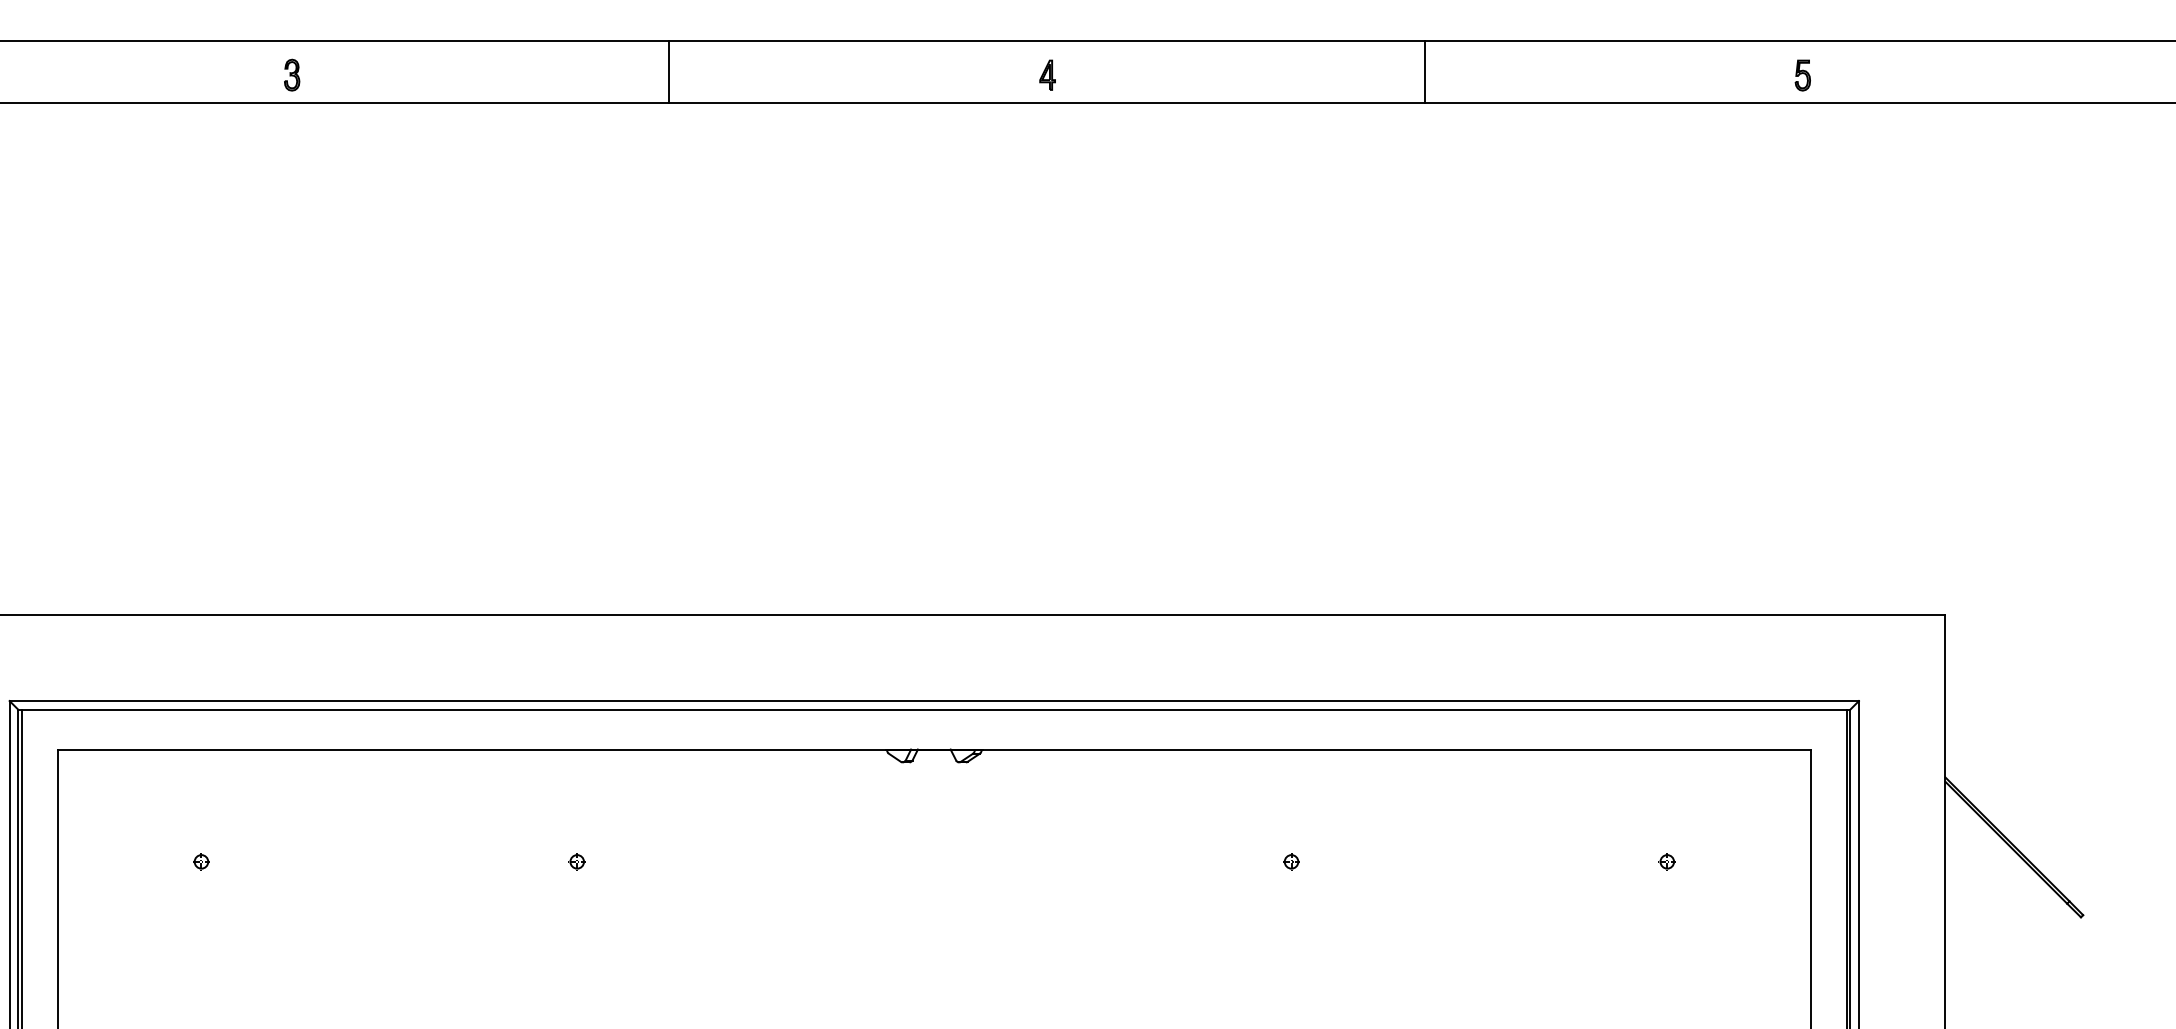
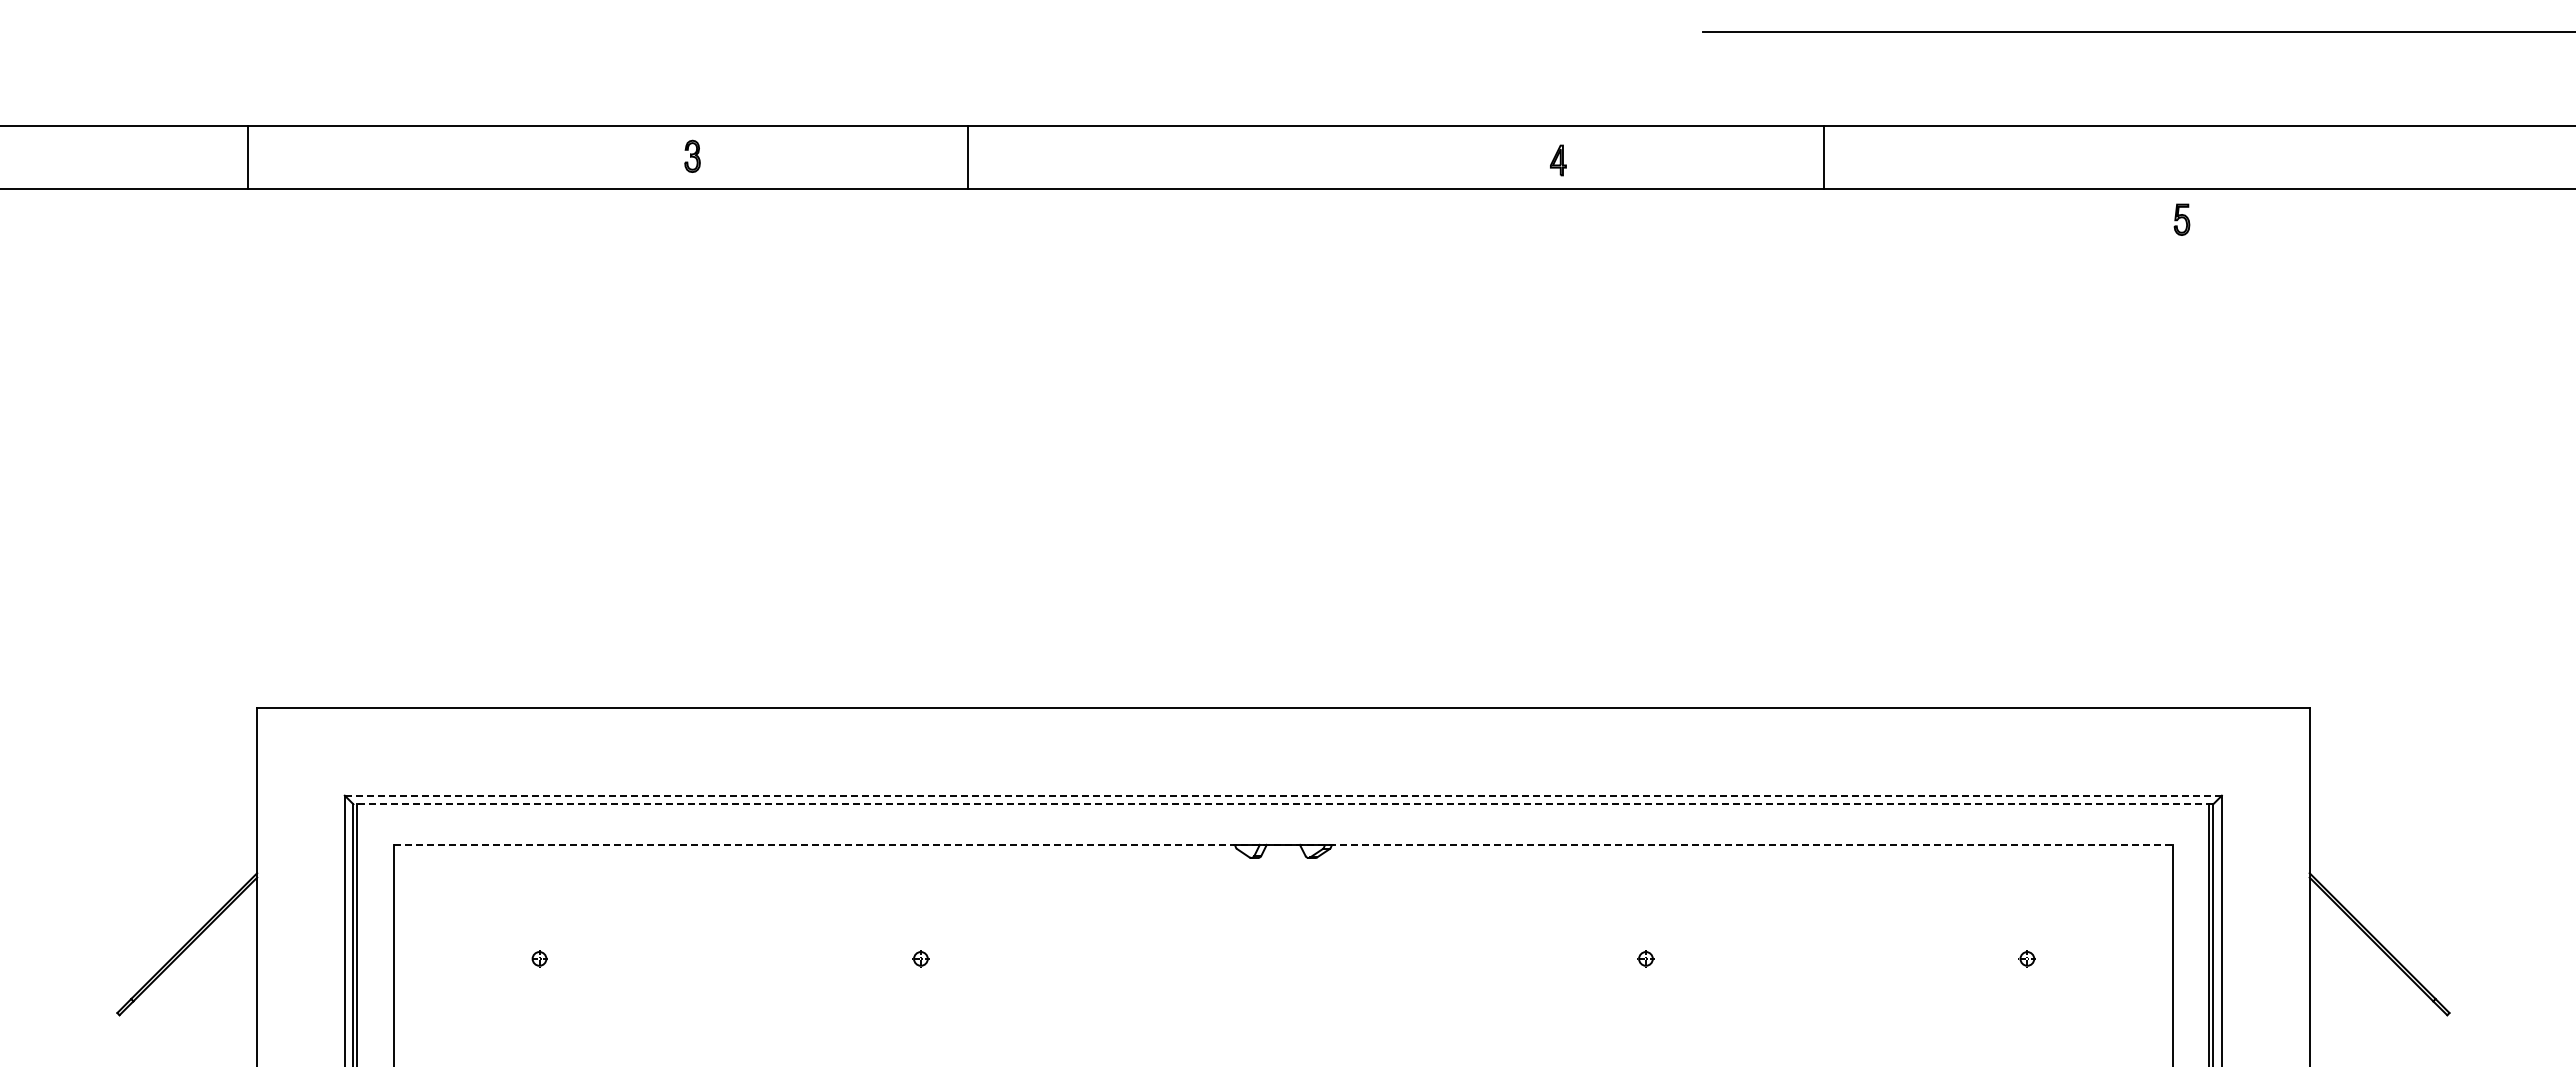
line: (669, 72) -> (967, 157), moved
line: (1425, 72) -> (1824, 157), moved
part: (292, 74) -> (692, 155), moved
part: (1047, 75) -> (1558, 160), moved
part: (1802, 75) -> (2181, 219), moved
line: (934, 700) -> (1283, 795), solid -> dashed
line: (934, 709) -> (1283, 804), solid -> dashed
line: (934, 749) -> (1283, 844), solid -> dashed

